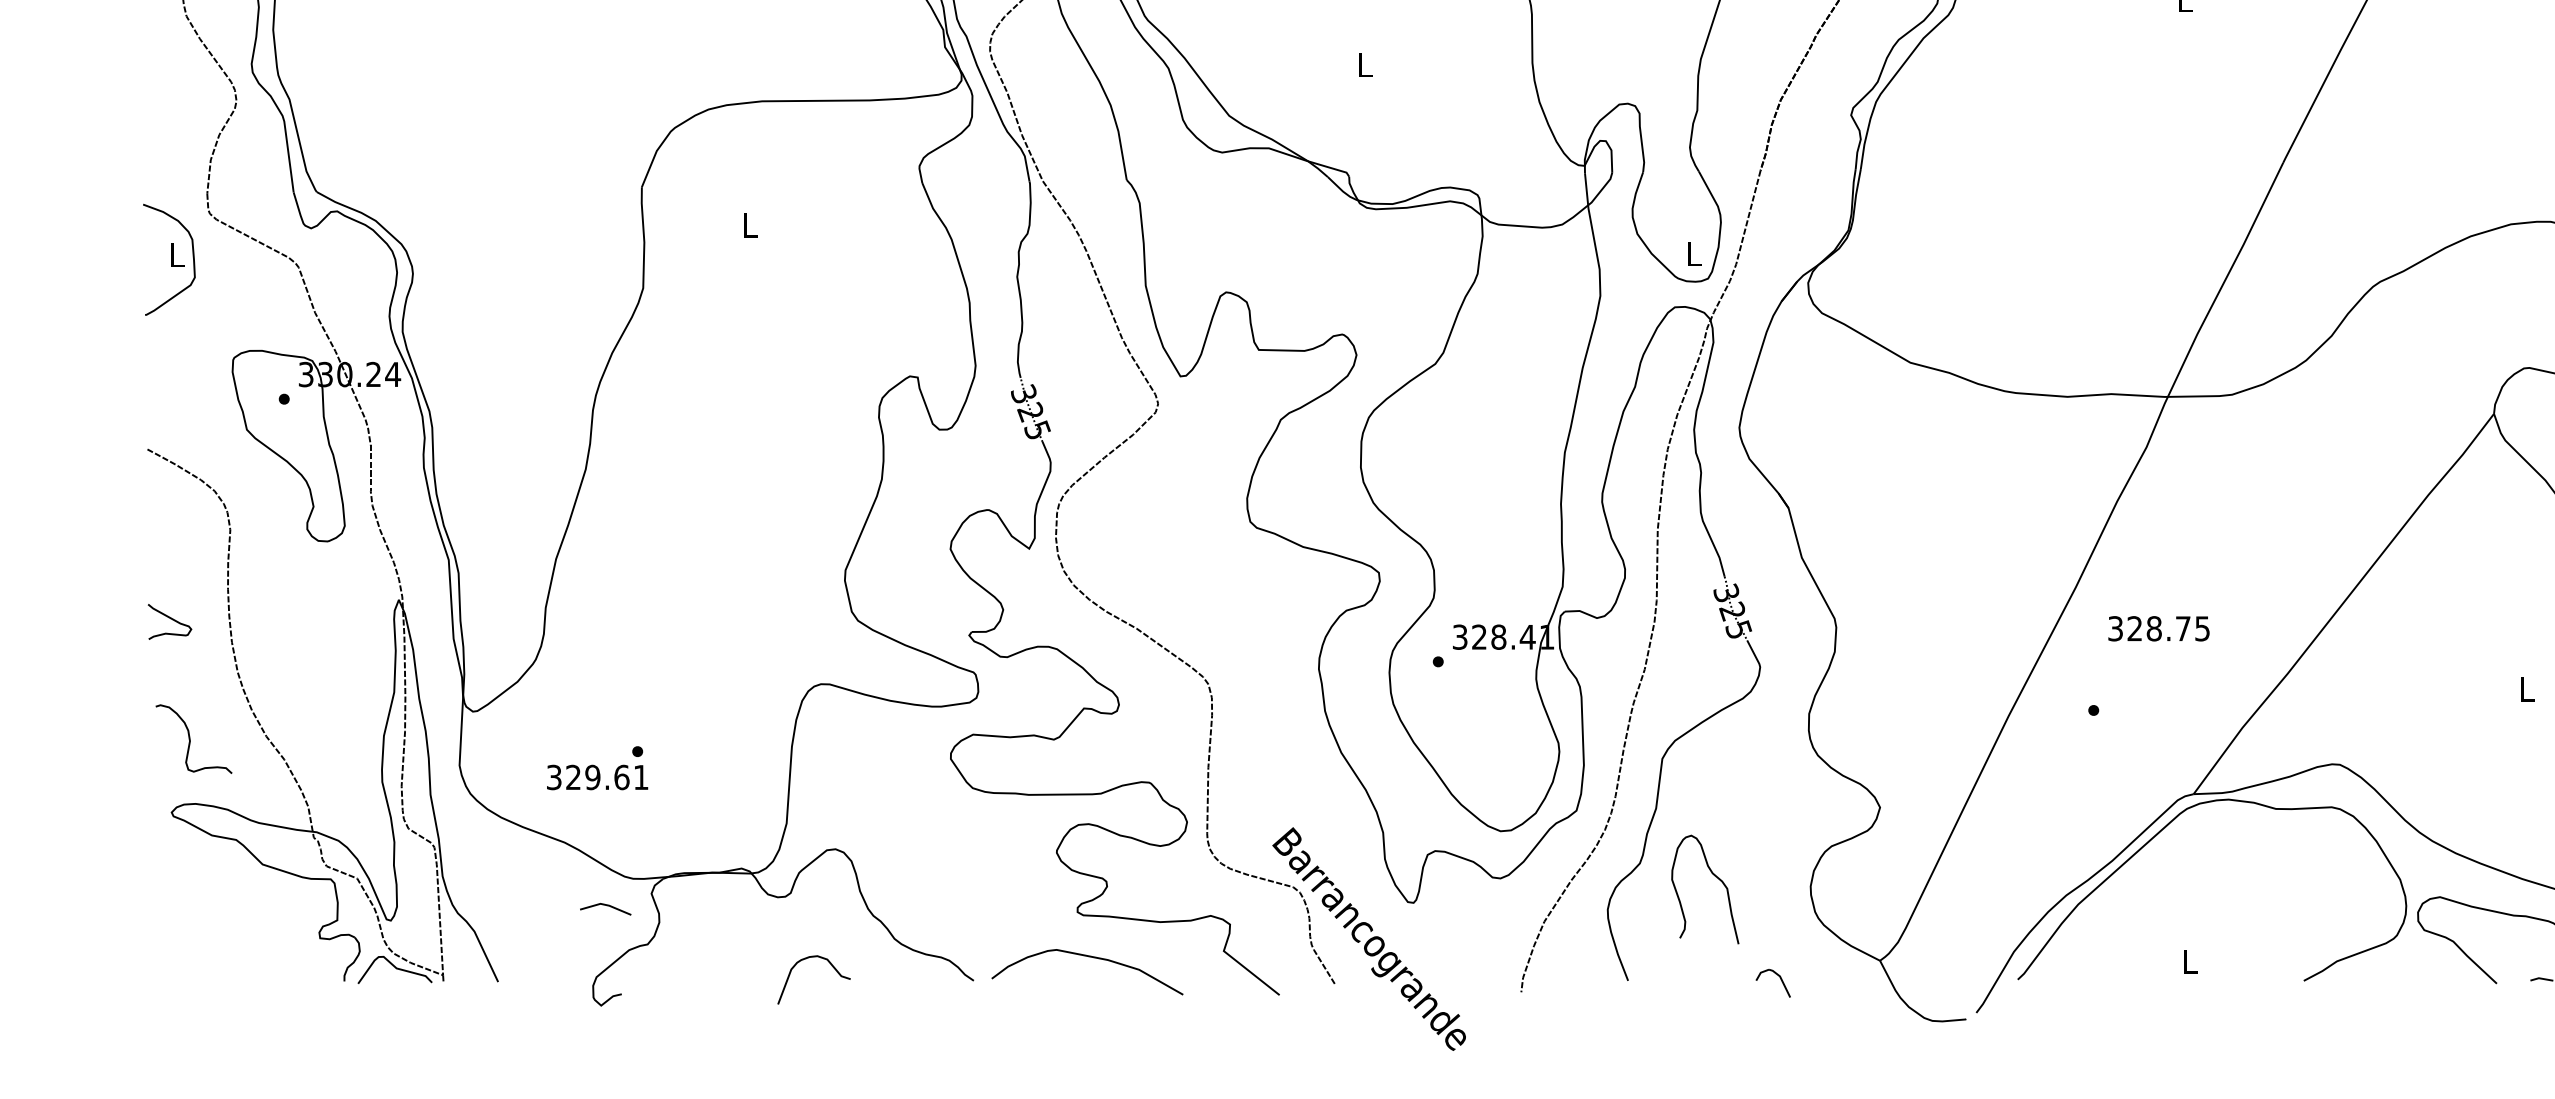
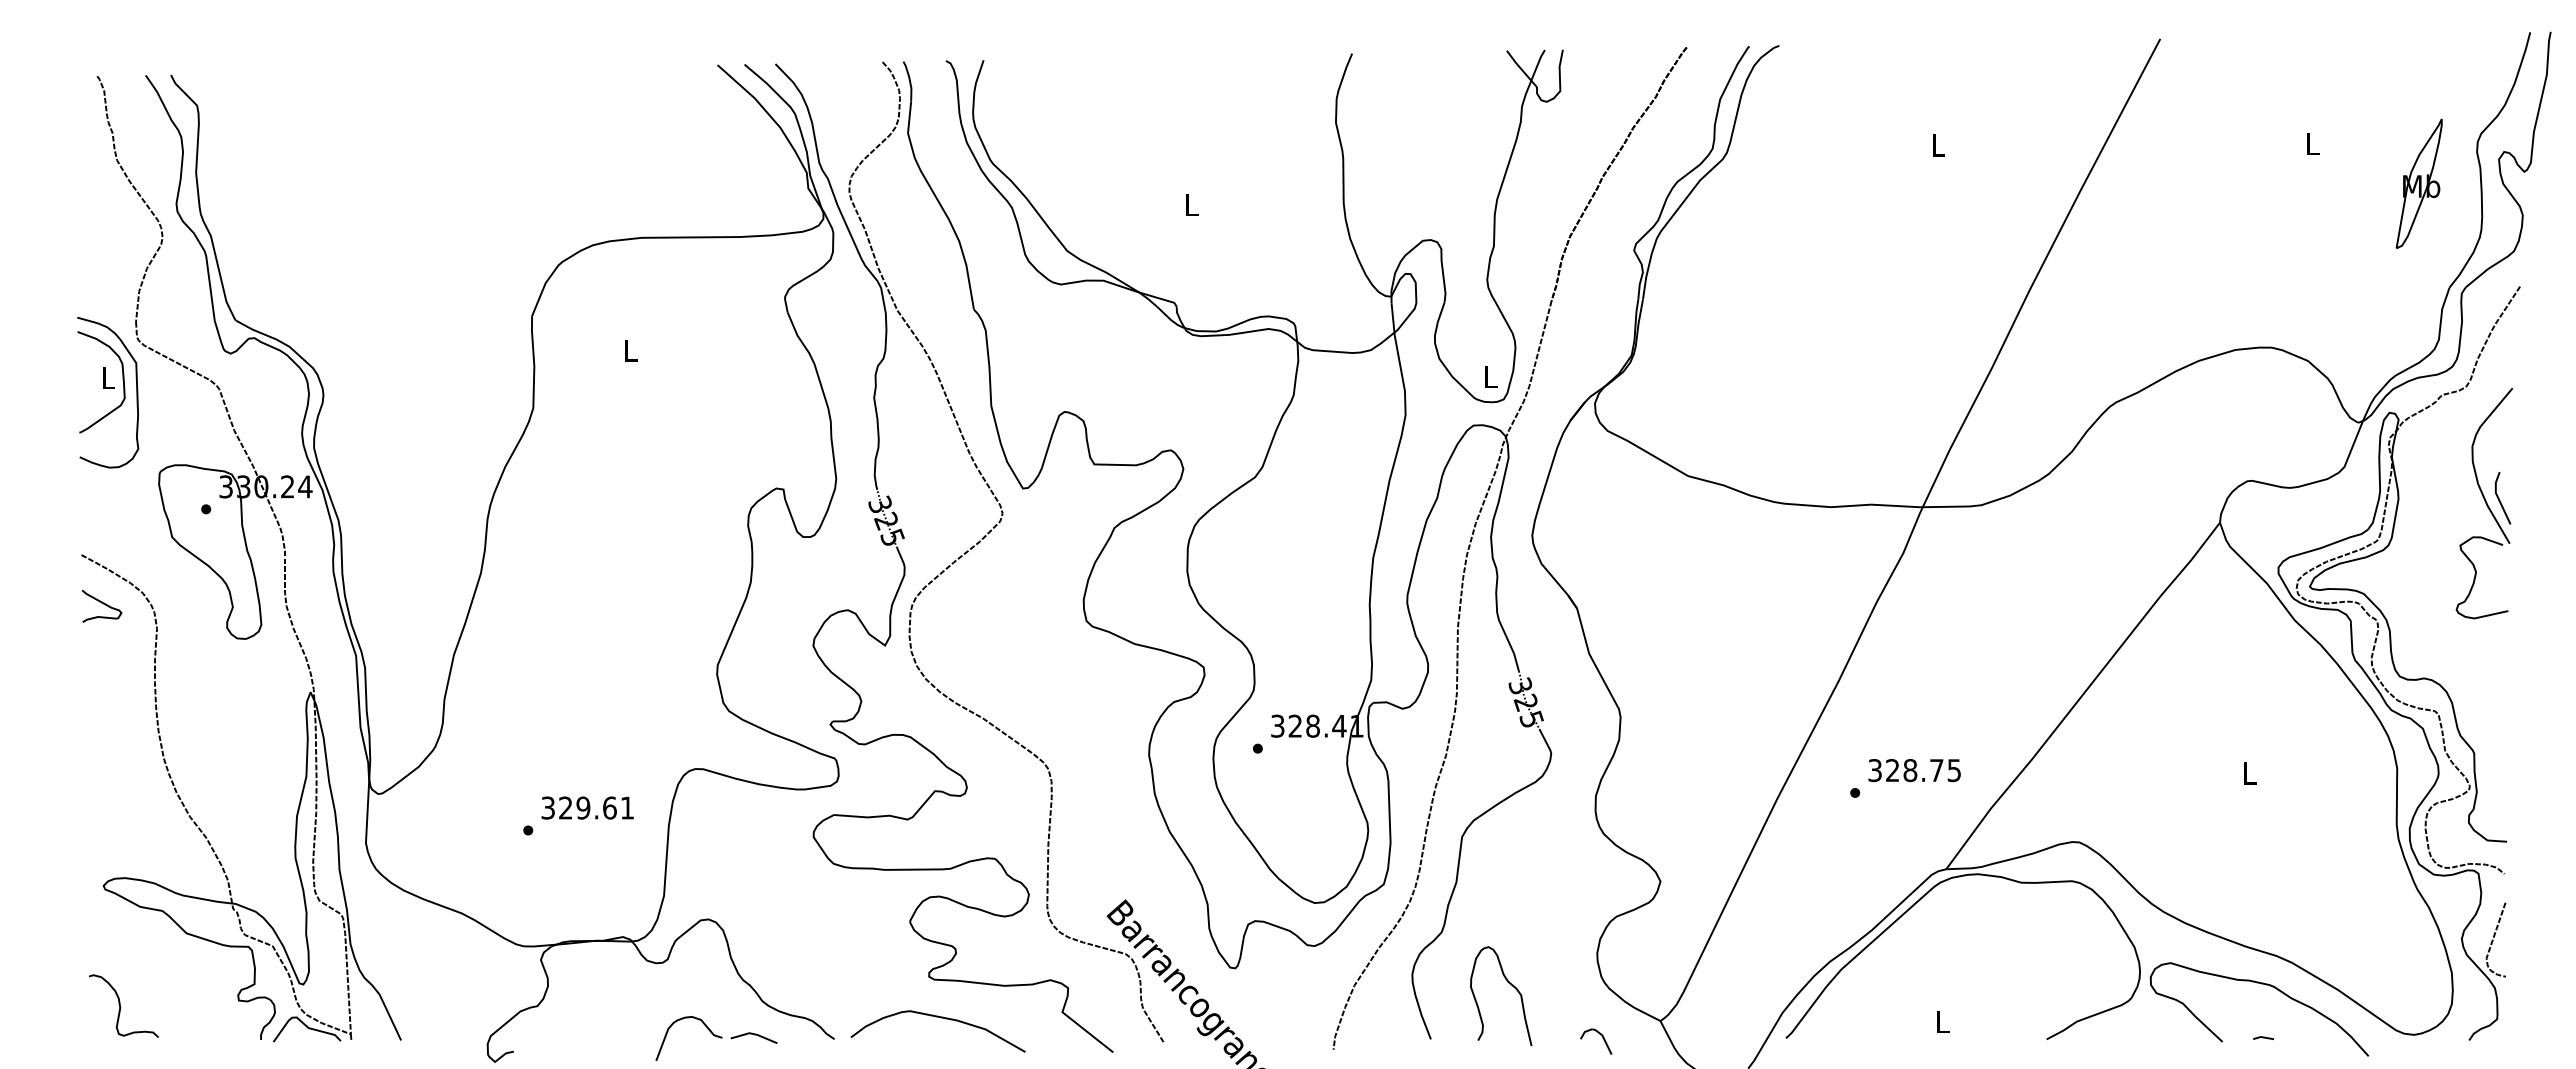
curve: (207, 271) -> (136, 392), added
curve: (171, 619) -> (103, 604), moved
text: (2158, 628) -> (1914, 770), moved
curve: (191, 740) -> (121, 1007), moved
text: (597, 776) -> (587, 807), moved
curve: (1713, 875) -> (1508, 983), moved
line: (606, 906) -> (754, 1035), moved
part: (1780, 979) -> (1602, 1038), moved

